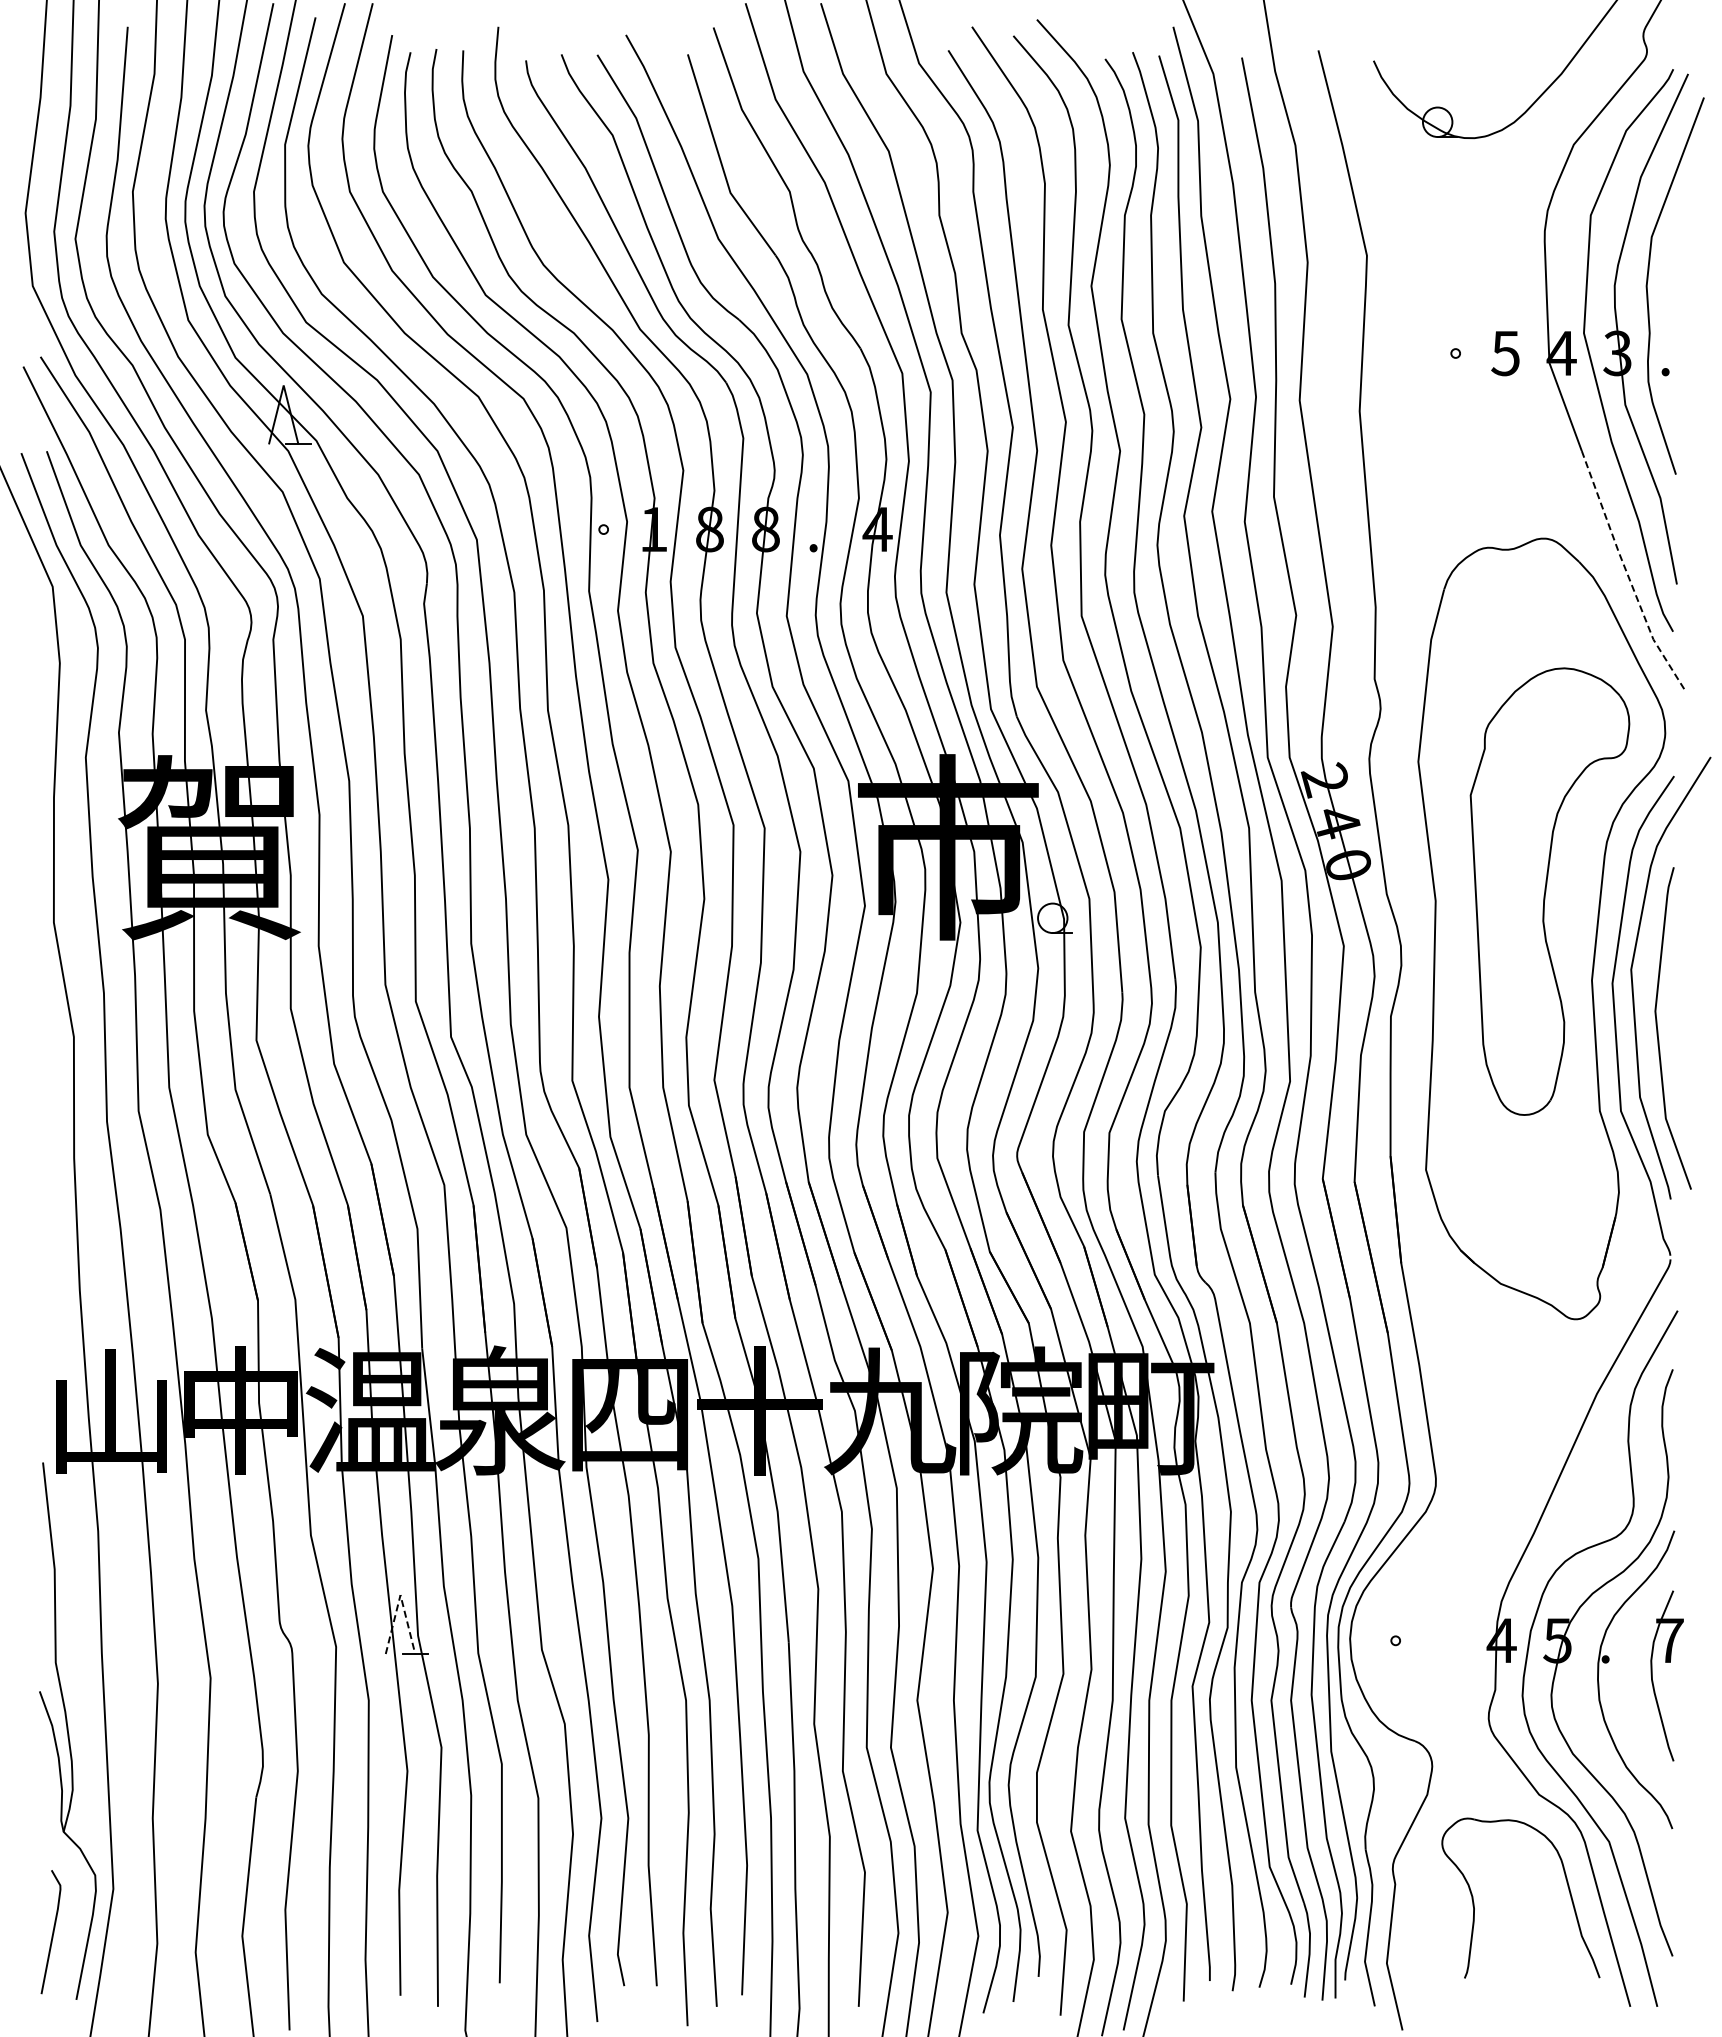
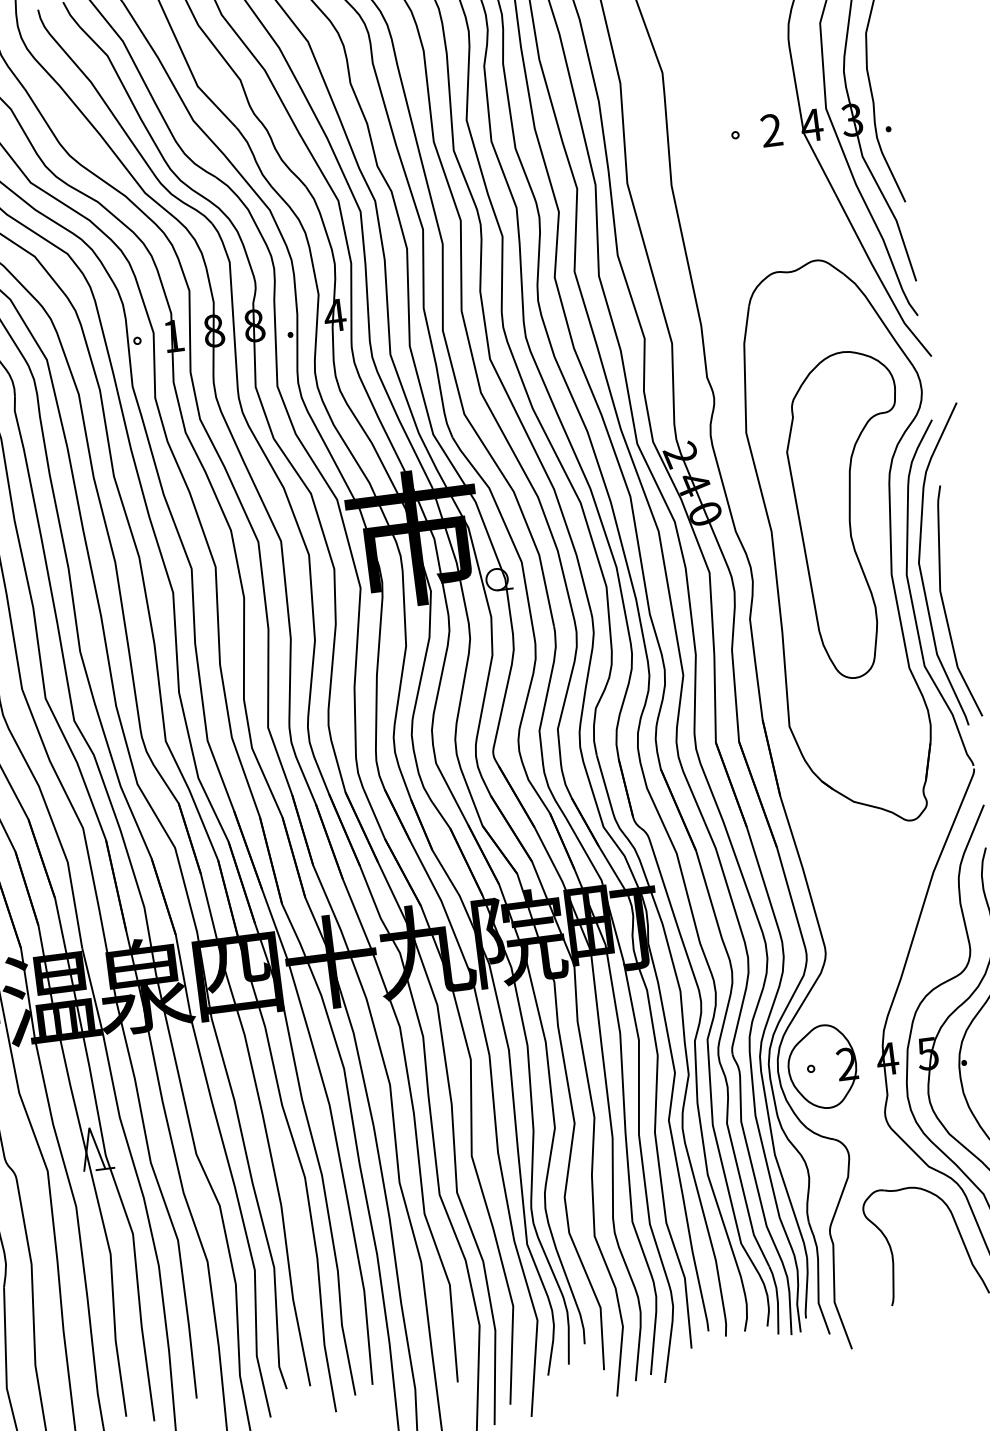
text: (1505, 353) -> (771, 130), 5 -> 2
line: (1627, 573) -> (879, 277), dashed -> solid
line: (400, 1595) -> (89, 1128), dashed -> solid
part: (1411, 1640) -> (822, 1067), added

